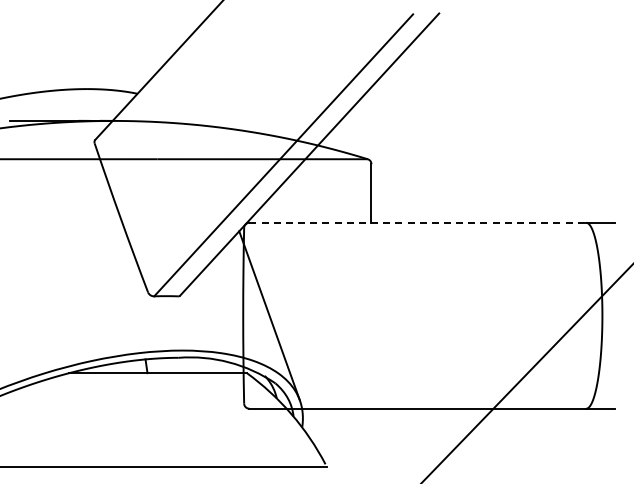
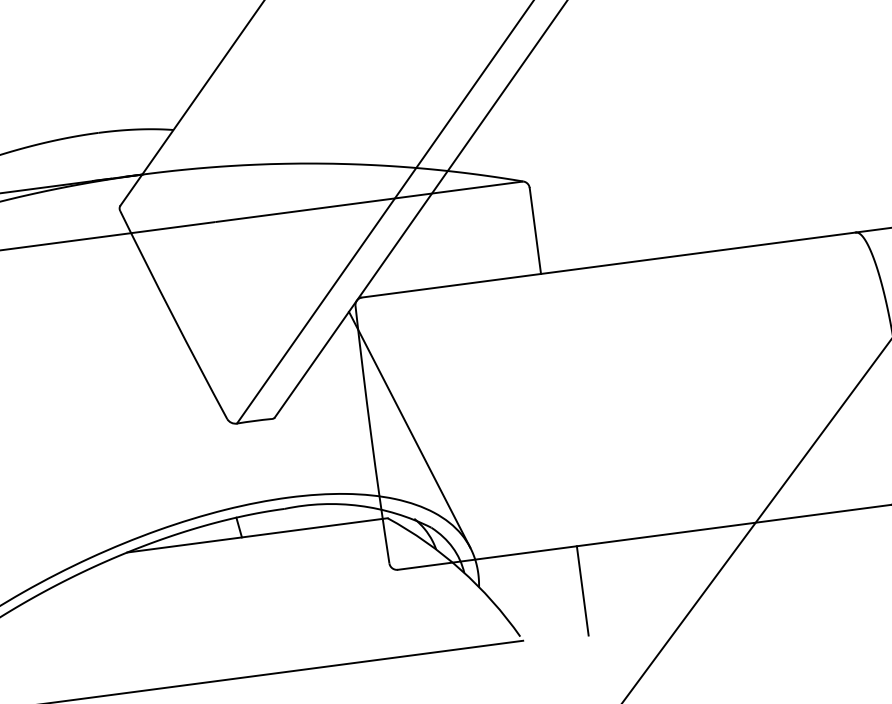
line: (418, 222) -> (609, 264), dashed -> solid
line: (371, 438) -> (582, 589), added

